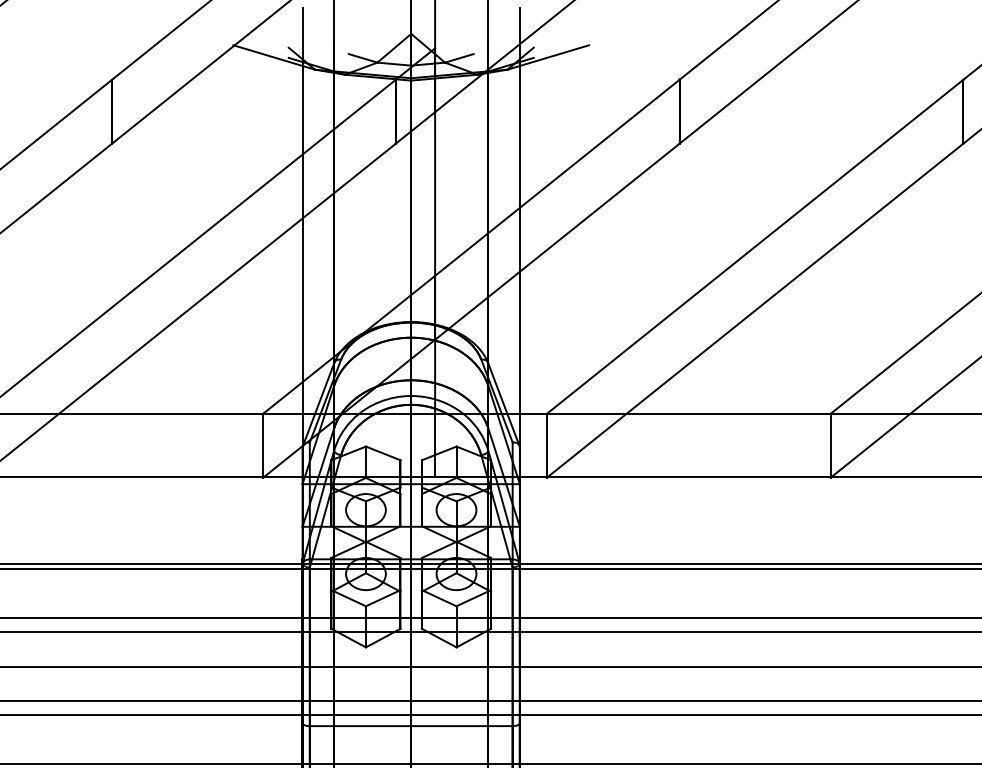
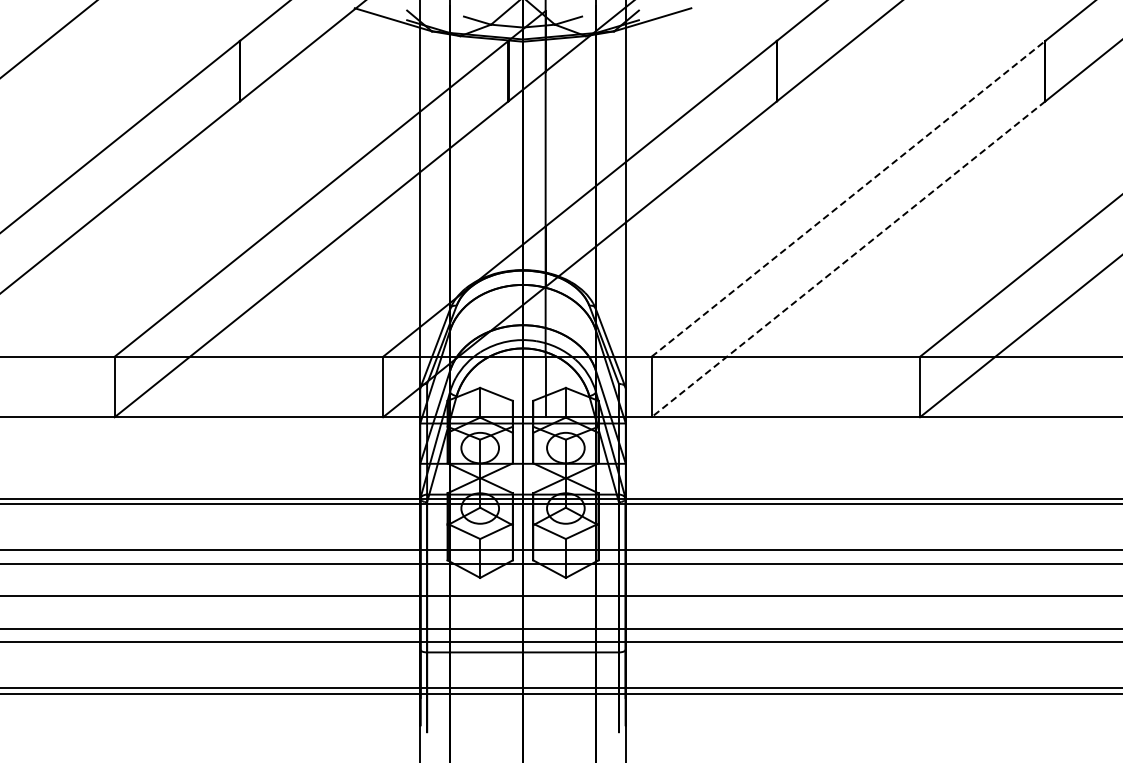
line: (755, 246) -> (848, 198), solid -> dashed
line: (755, 310) -> (848, 259), solid -> dashed

